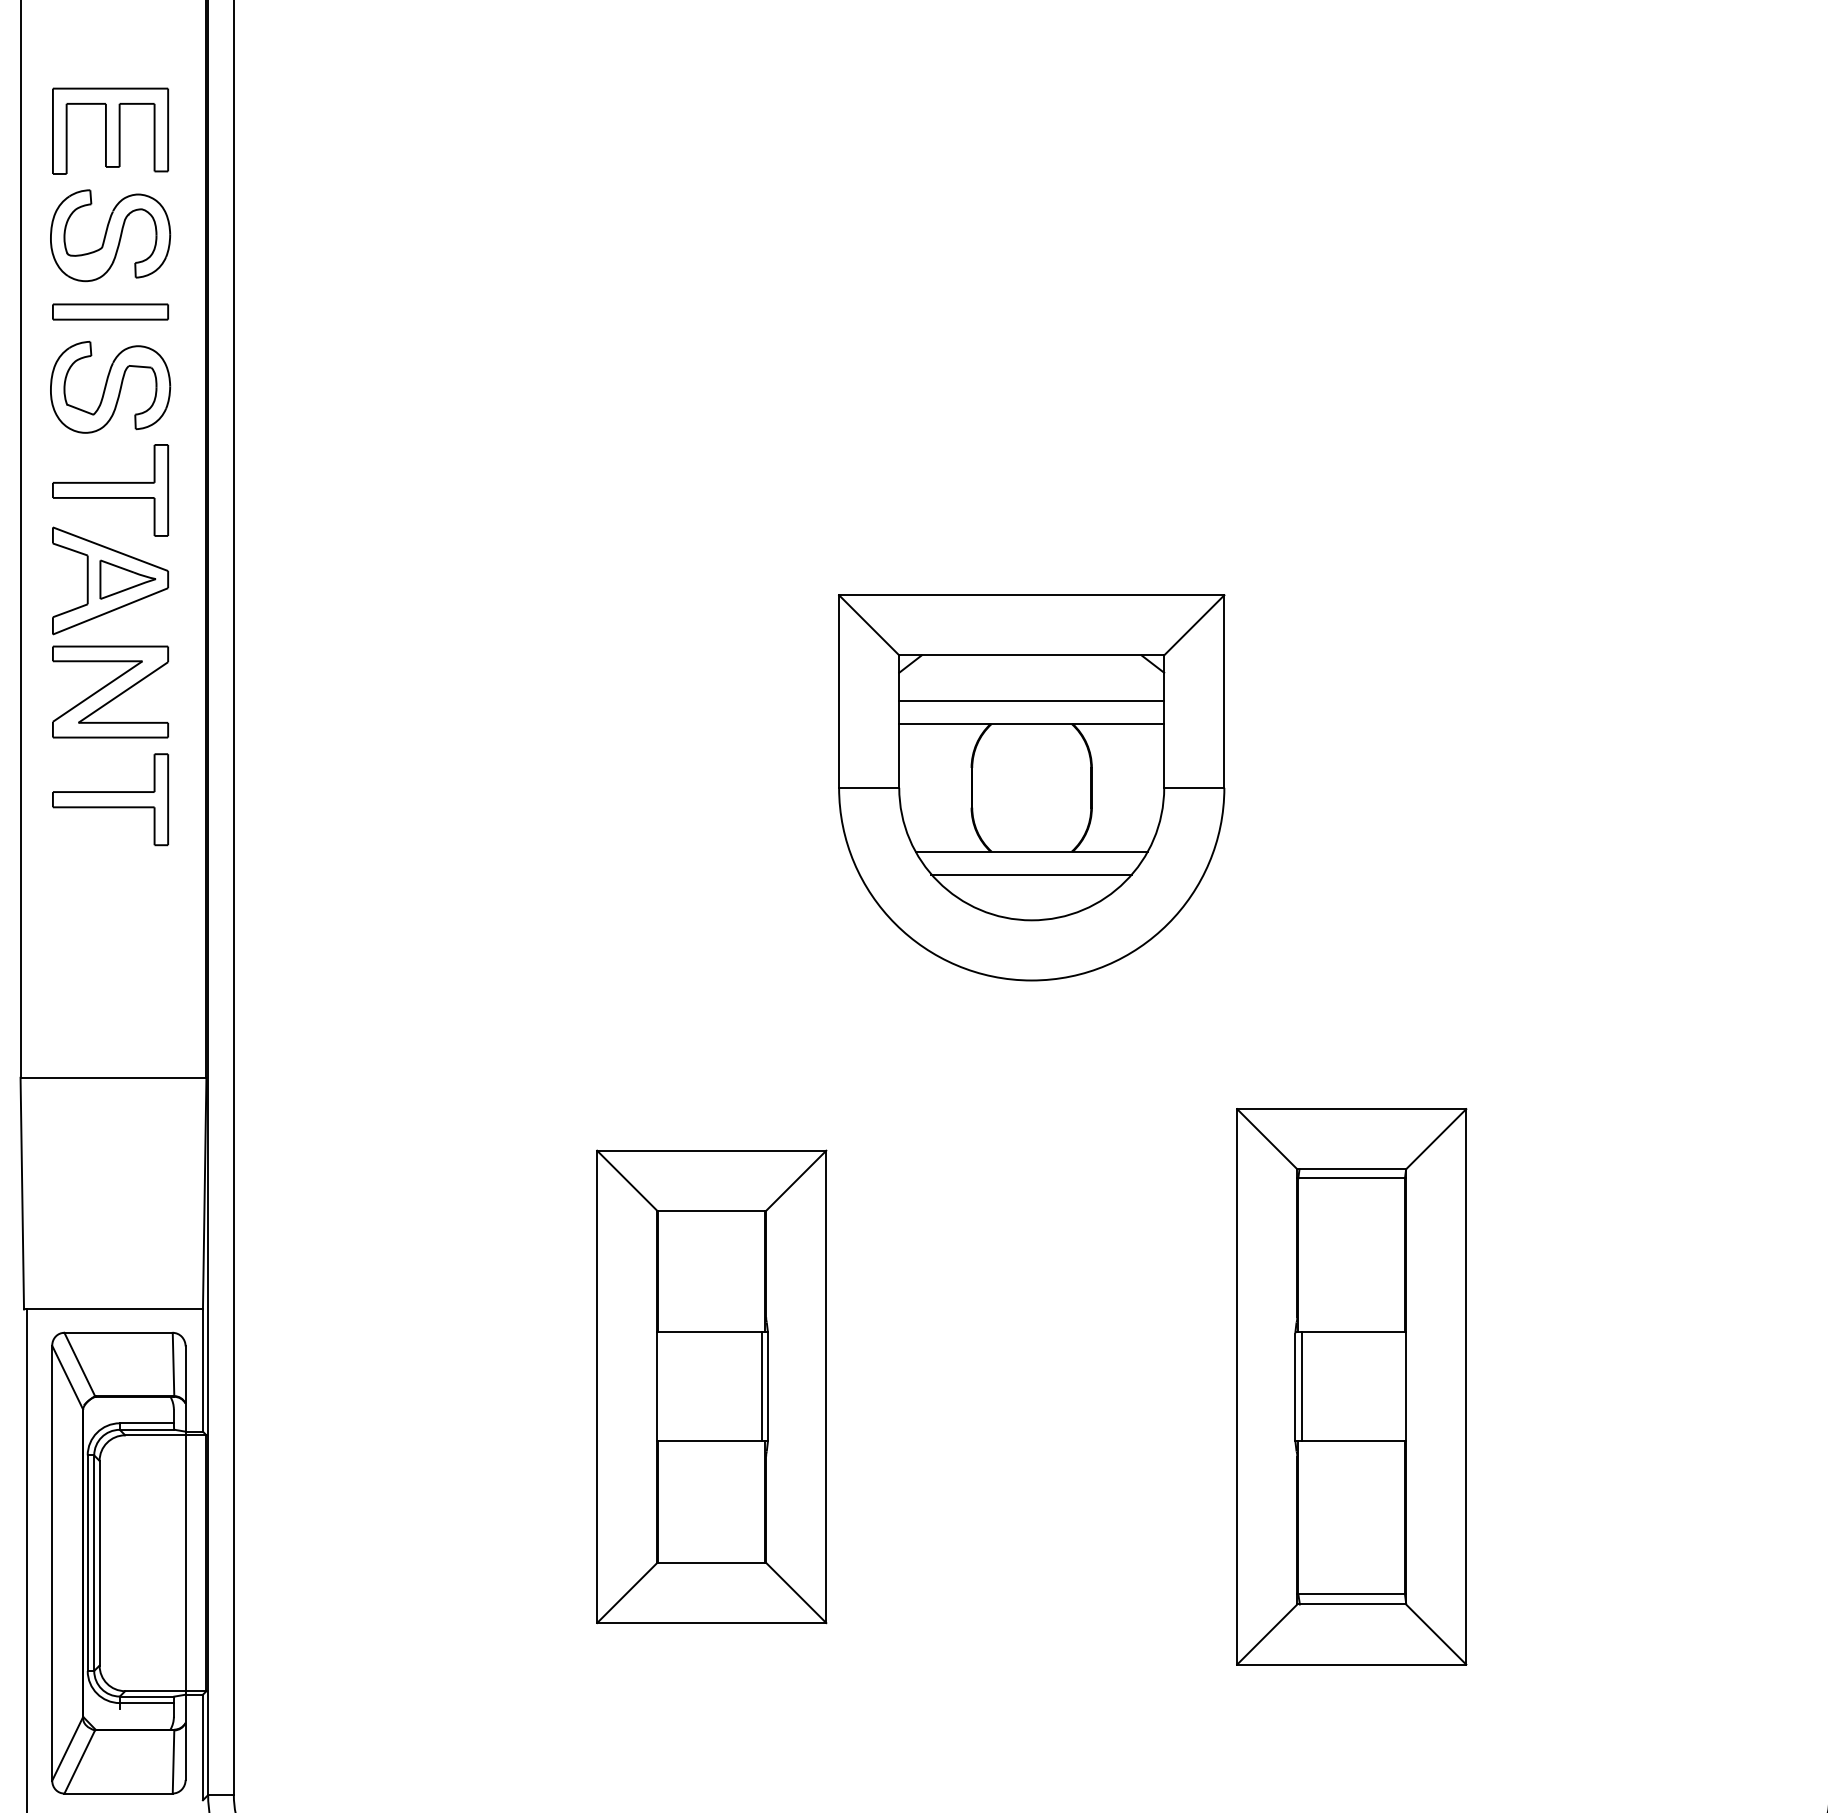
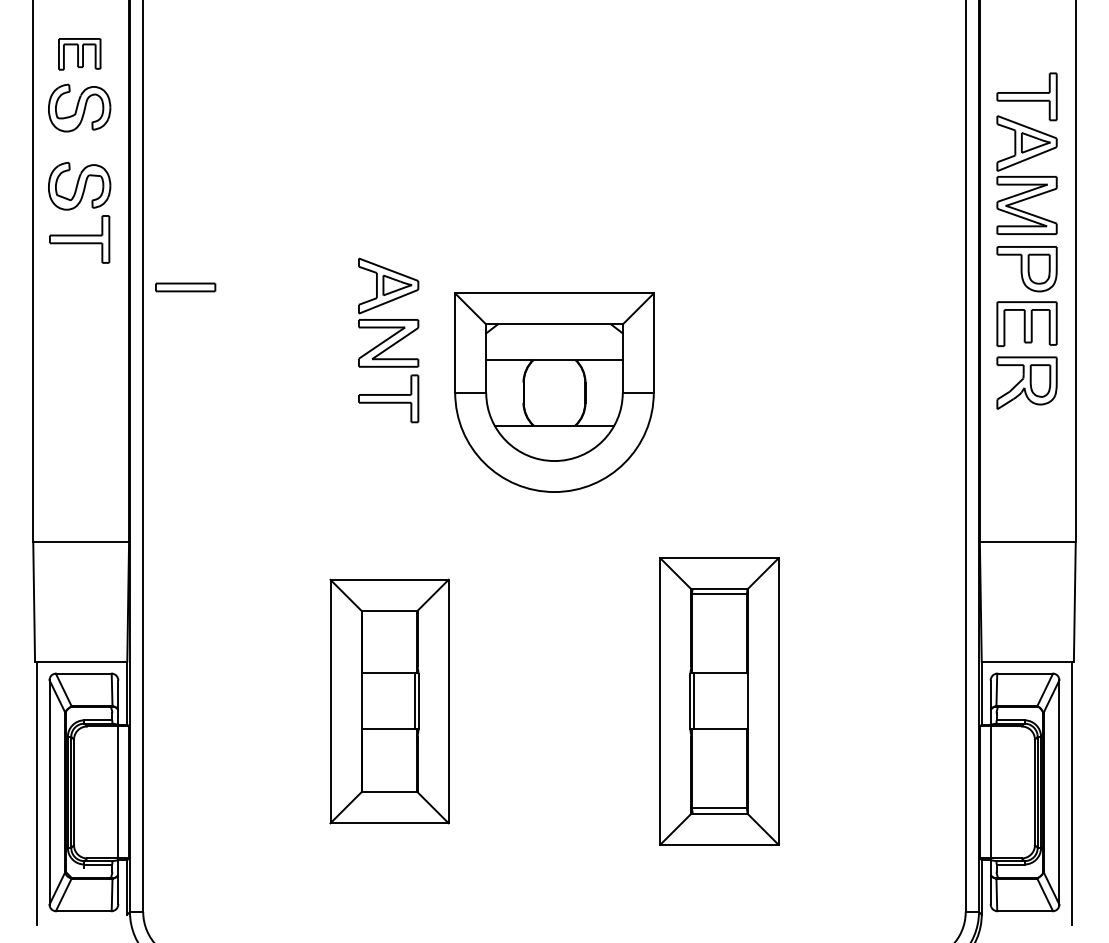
part: (110, 131) -> (79, 54), size x0.7
part: (110, 312) -> (185, 287), moved
part: (110, 686) -> (388, 340), moved
line: (1031, 702) -> (554, 348), removed
line: (1031, 874) -> (554, 437), removed

